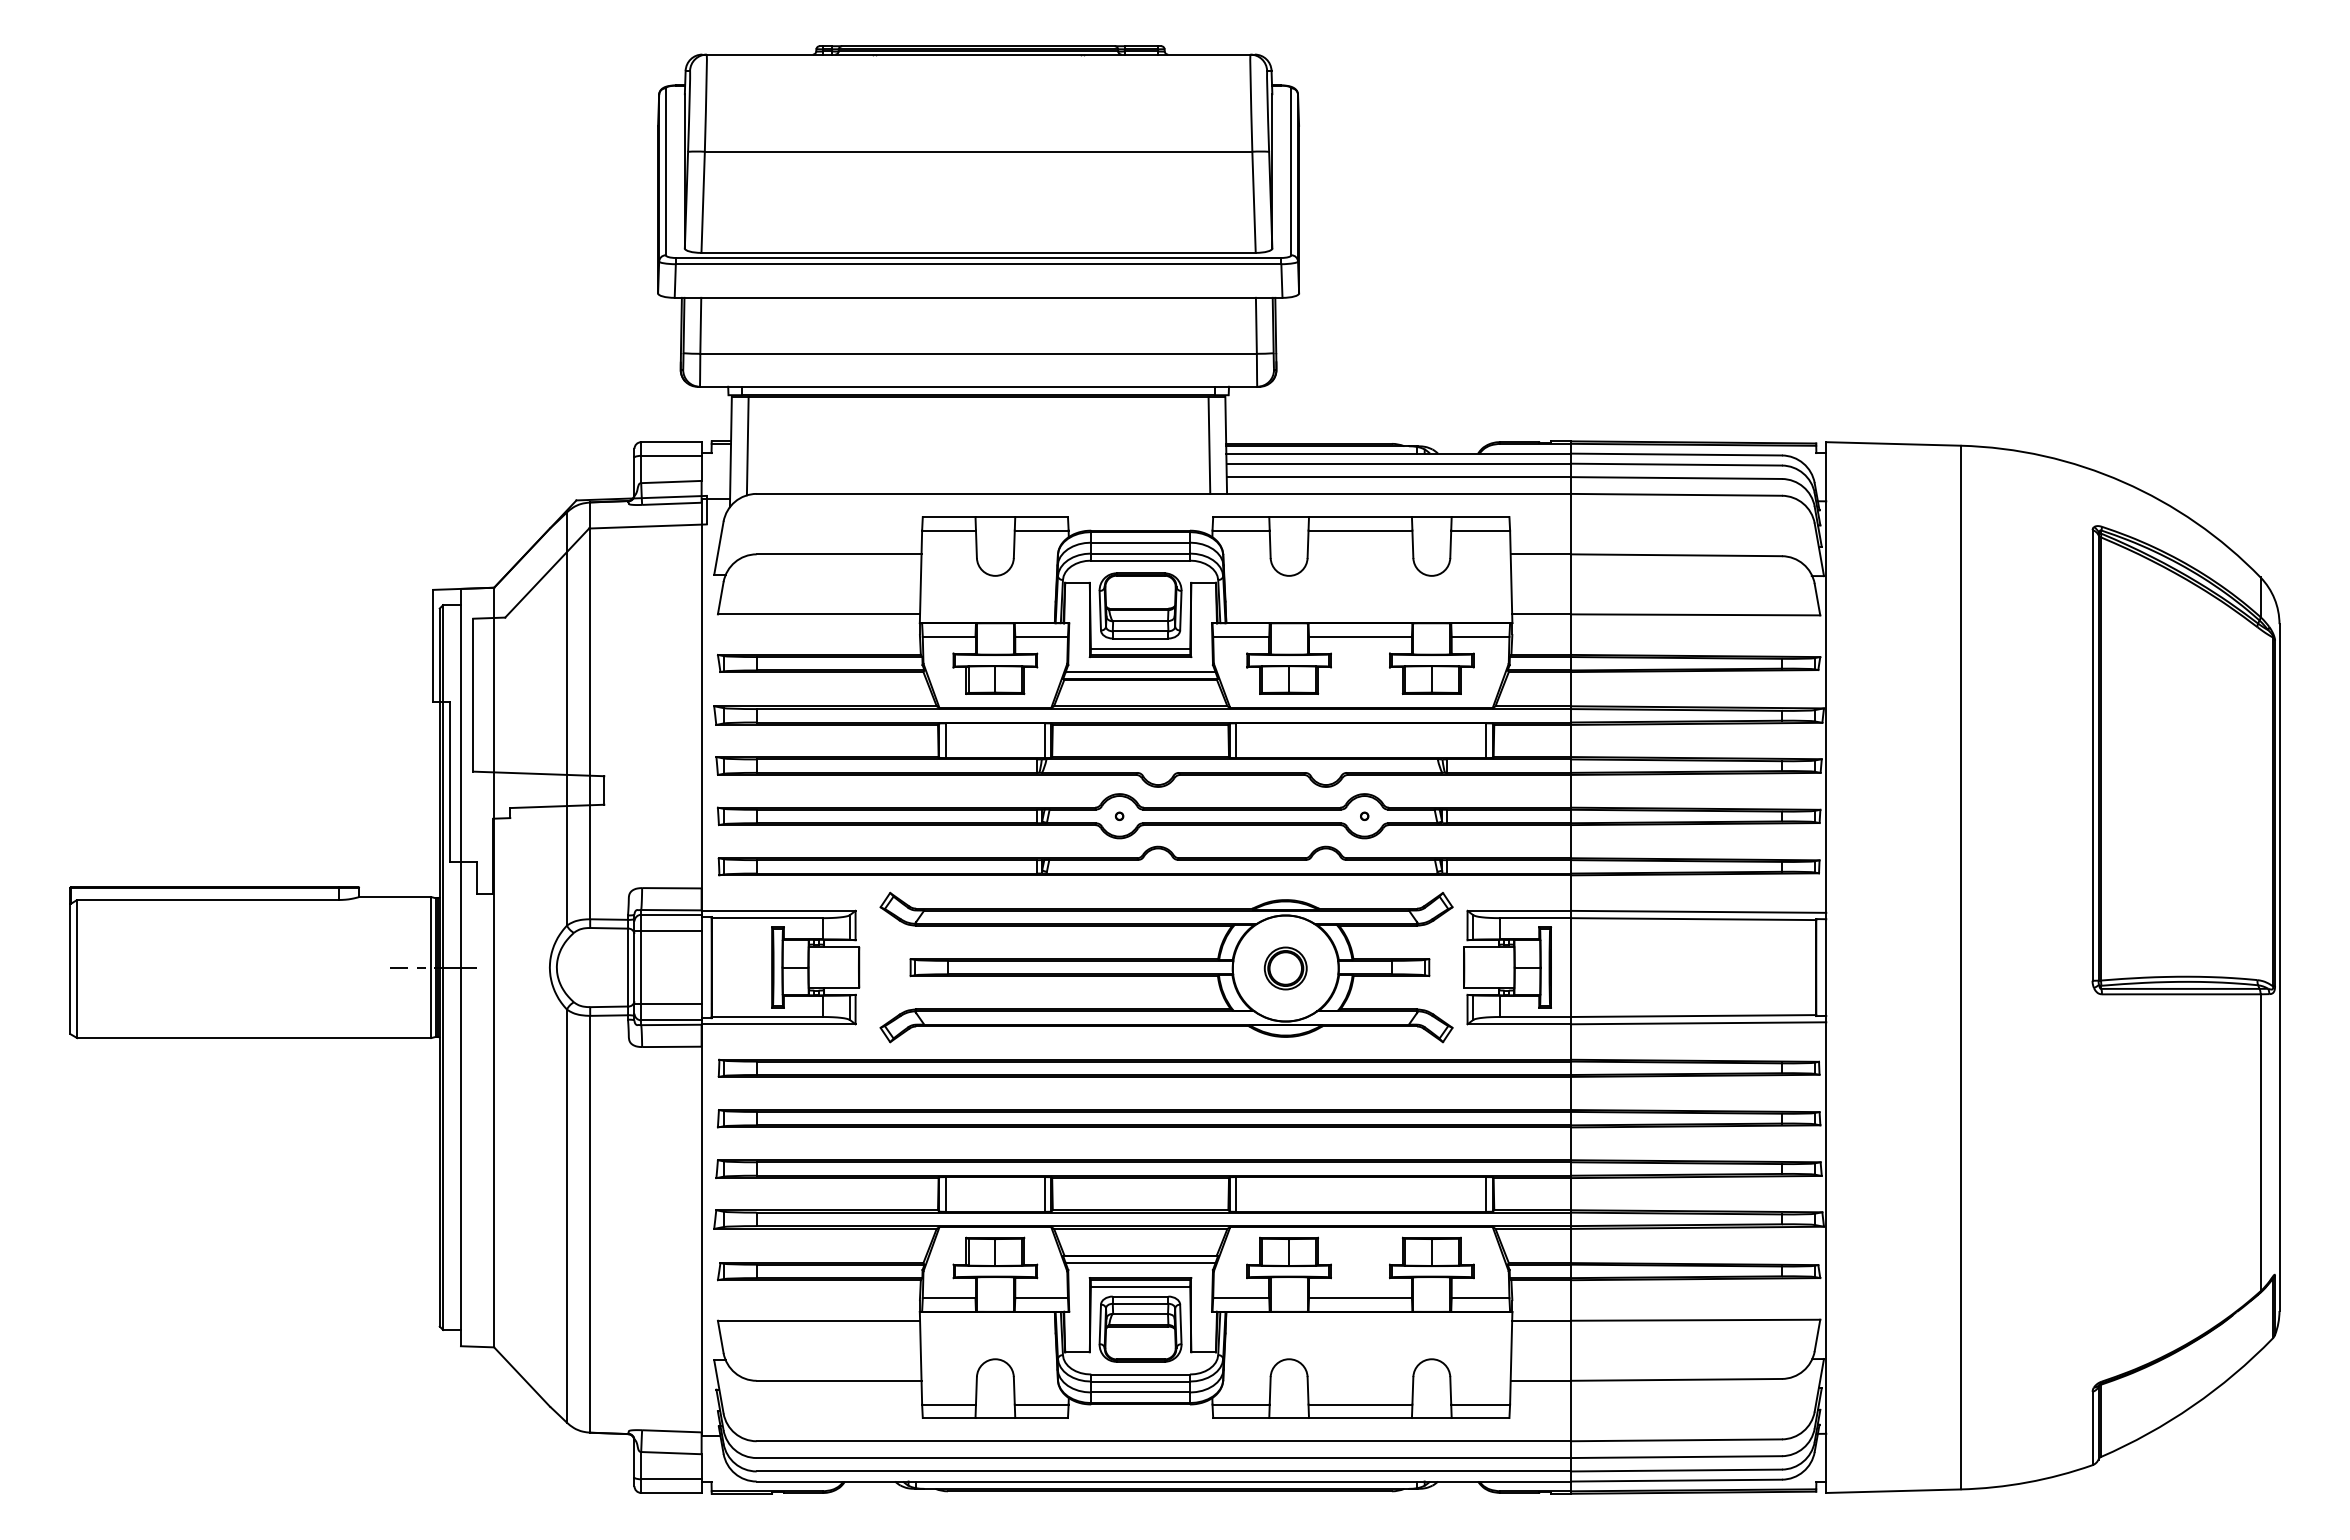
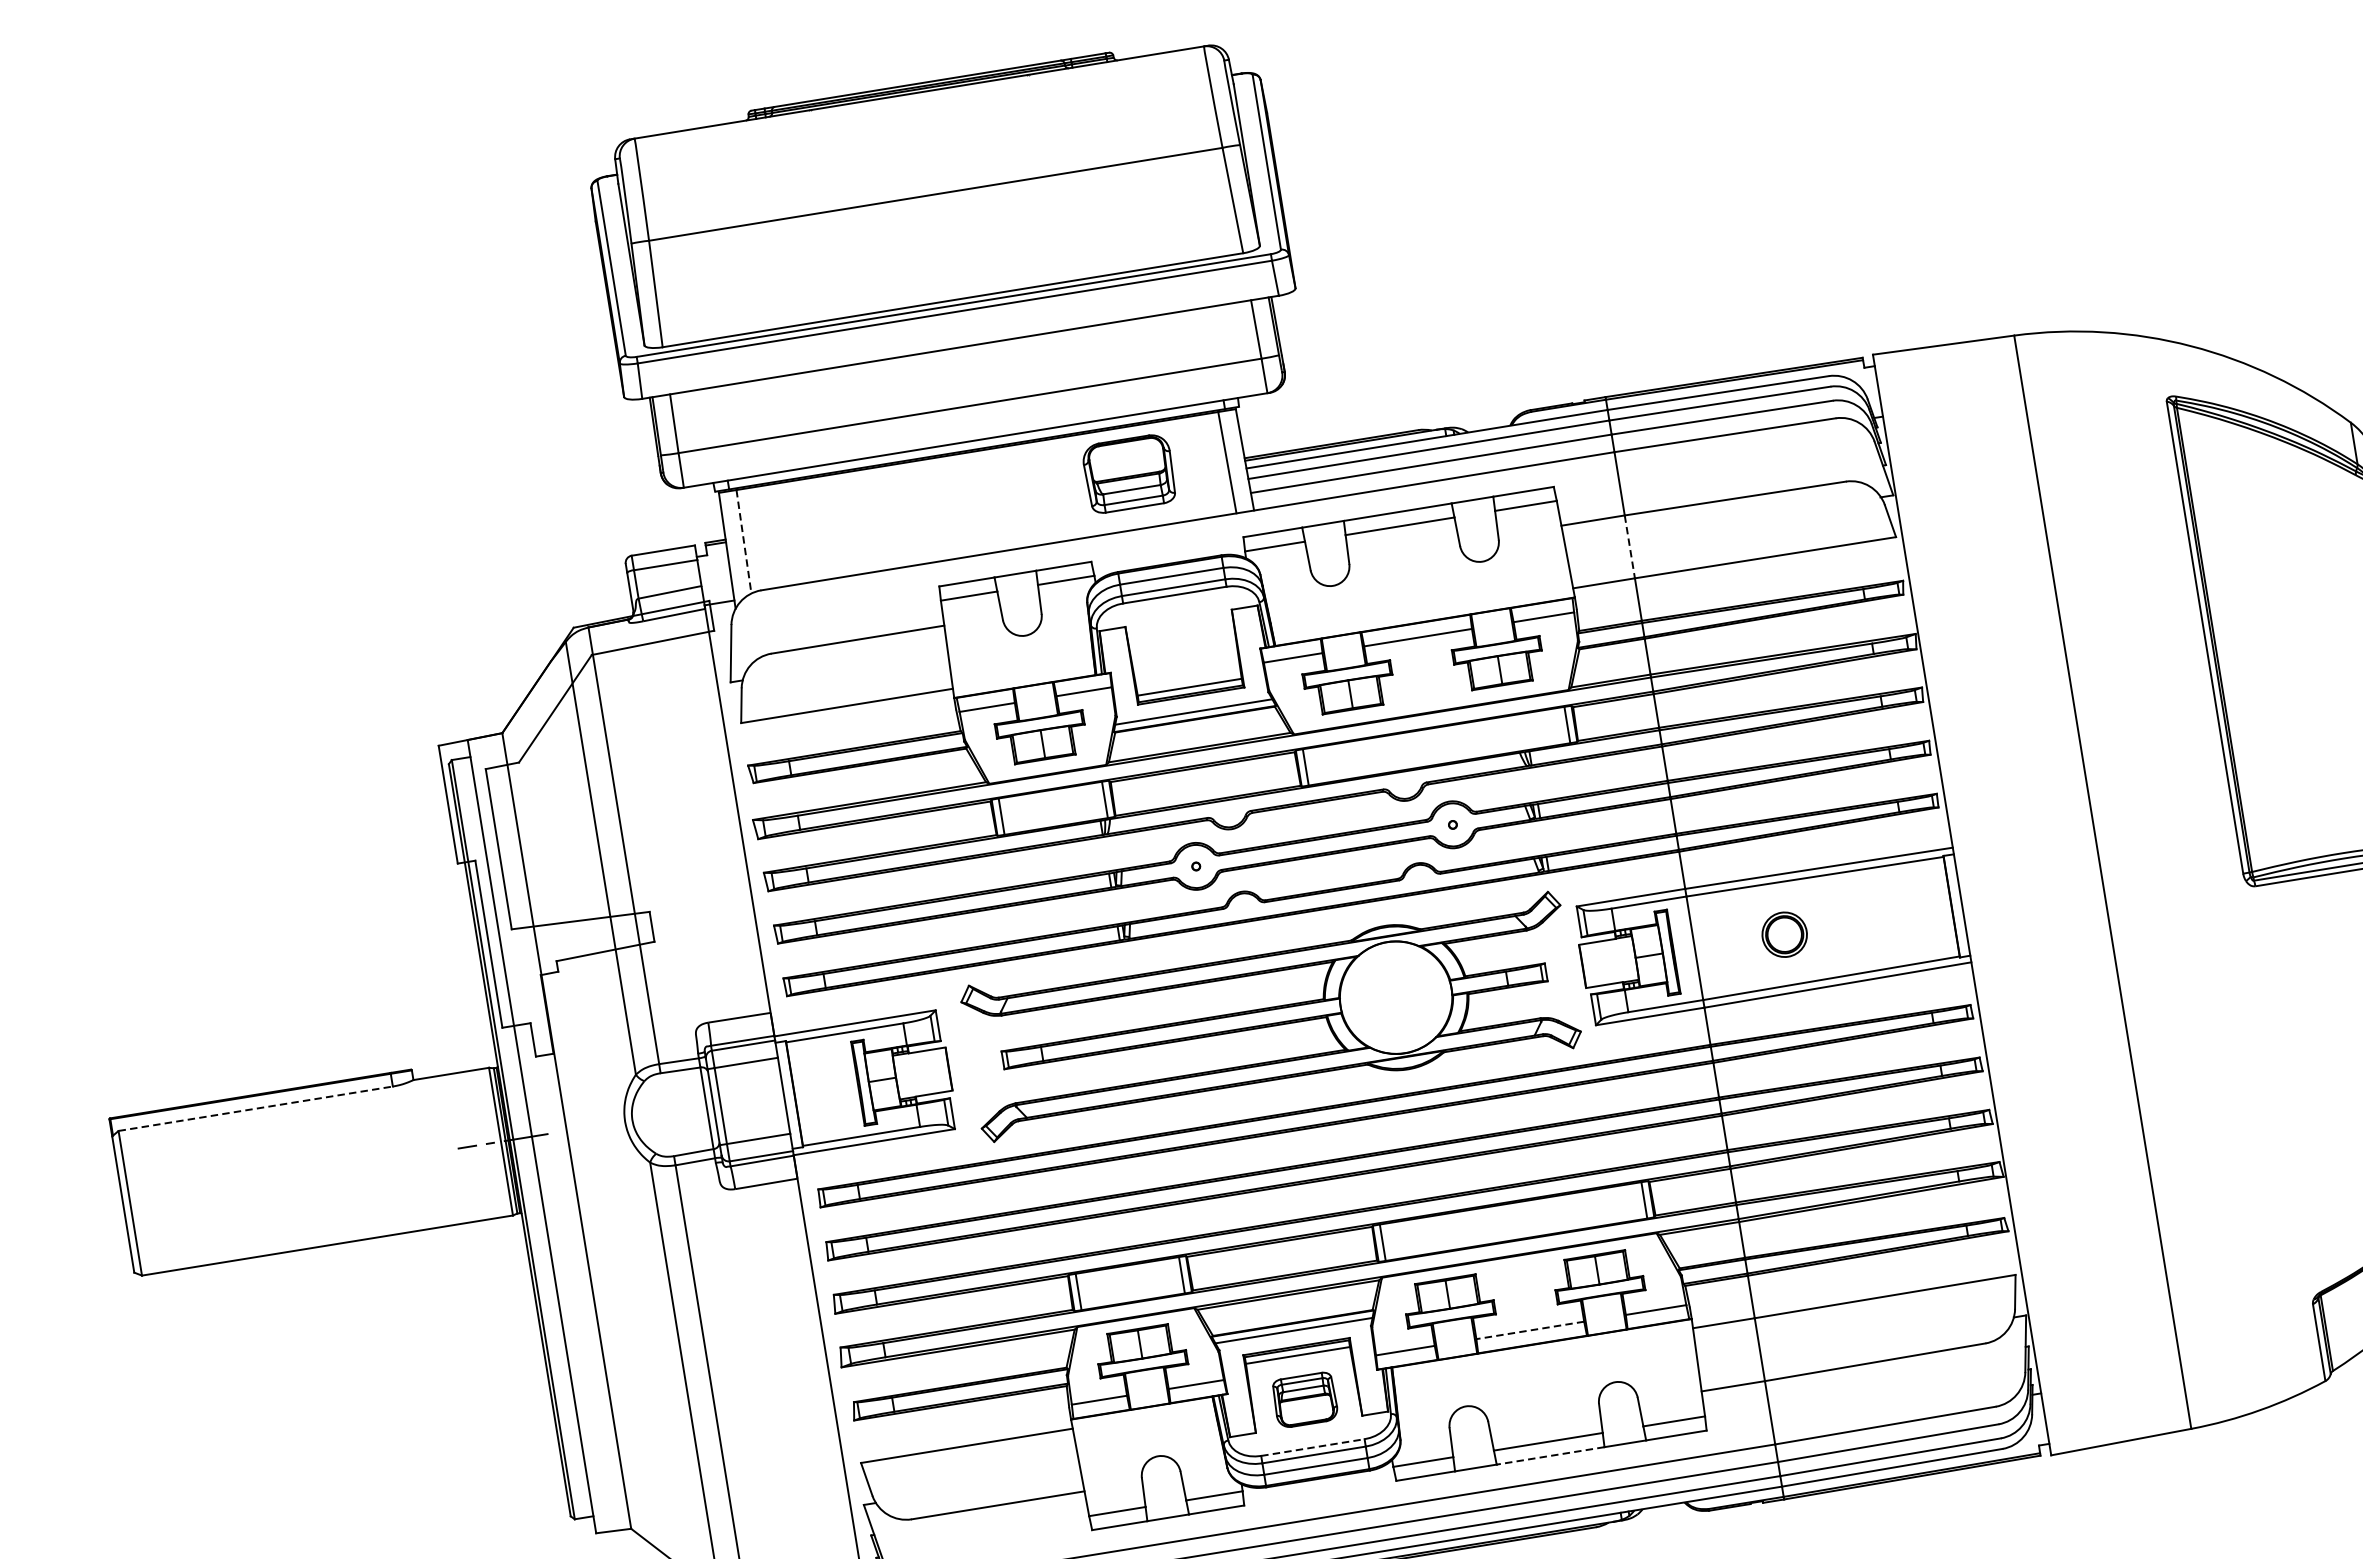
line: (747, 446) -> (743, 542), solid -> dashed
line: (1571, 584) -> (1630, 546), solid -> dashed
part: (1140, 605) -> (1129, 473), moved
line: (208, 900) -> (256, 1109), solid -> dashed
part: (1285, 968) -> (1784, 934), moved
line: (1359, 1298) -> (1529, 1330), solid -> dashed
part: (1140, 1328) -> (1305, 1399), size x0.7
line: (1141, 1374) -> (1313, 1447), solid -> dashed
line: (1359, 1418) -> (1549, 1456), solid -> dashed

